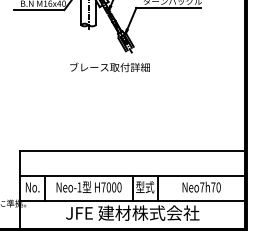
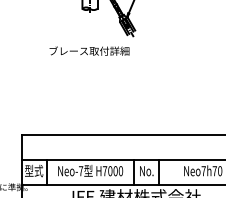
text: (109, 67) -> (88, 51), moved
text: (32, 187) -> (33, 171), No. -> 型式
text: (79, 187) -> (80, 171), Neo-1 -> Neo-7
text: (145, 187) -> (146, 171), 型式 -> No.

